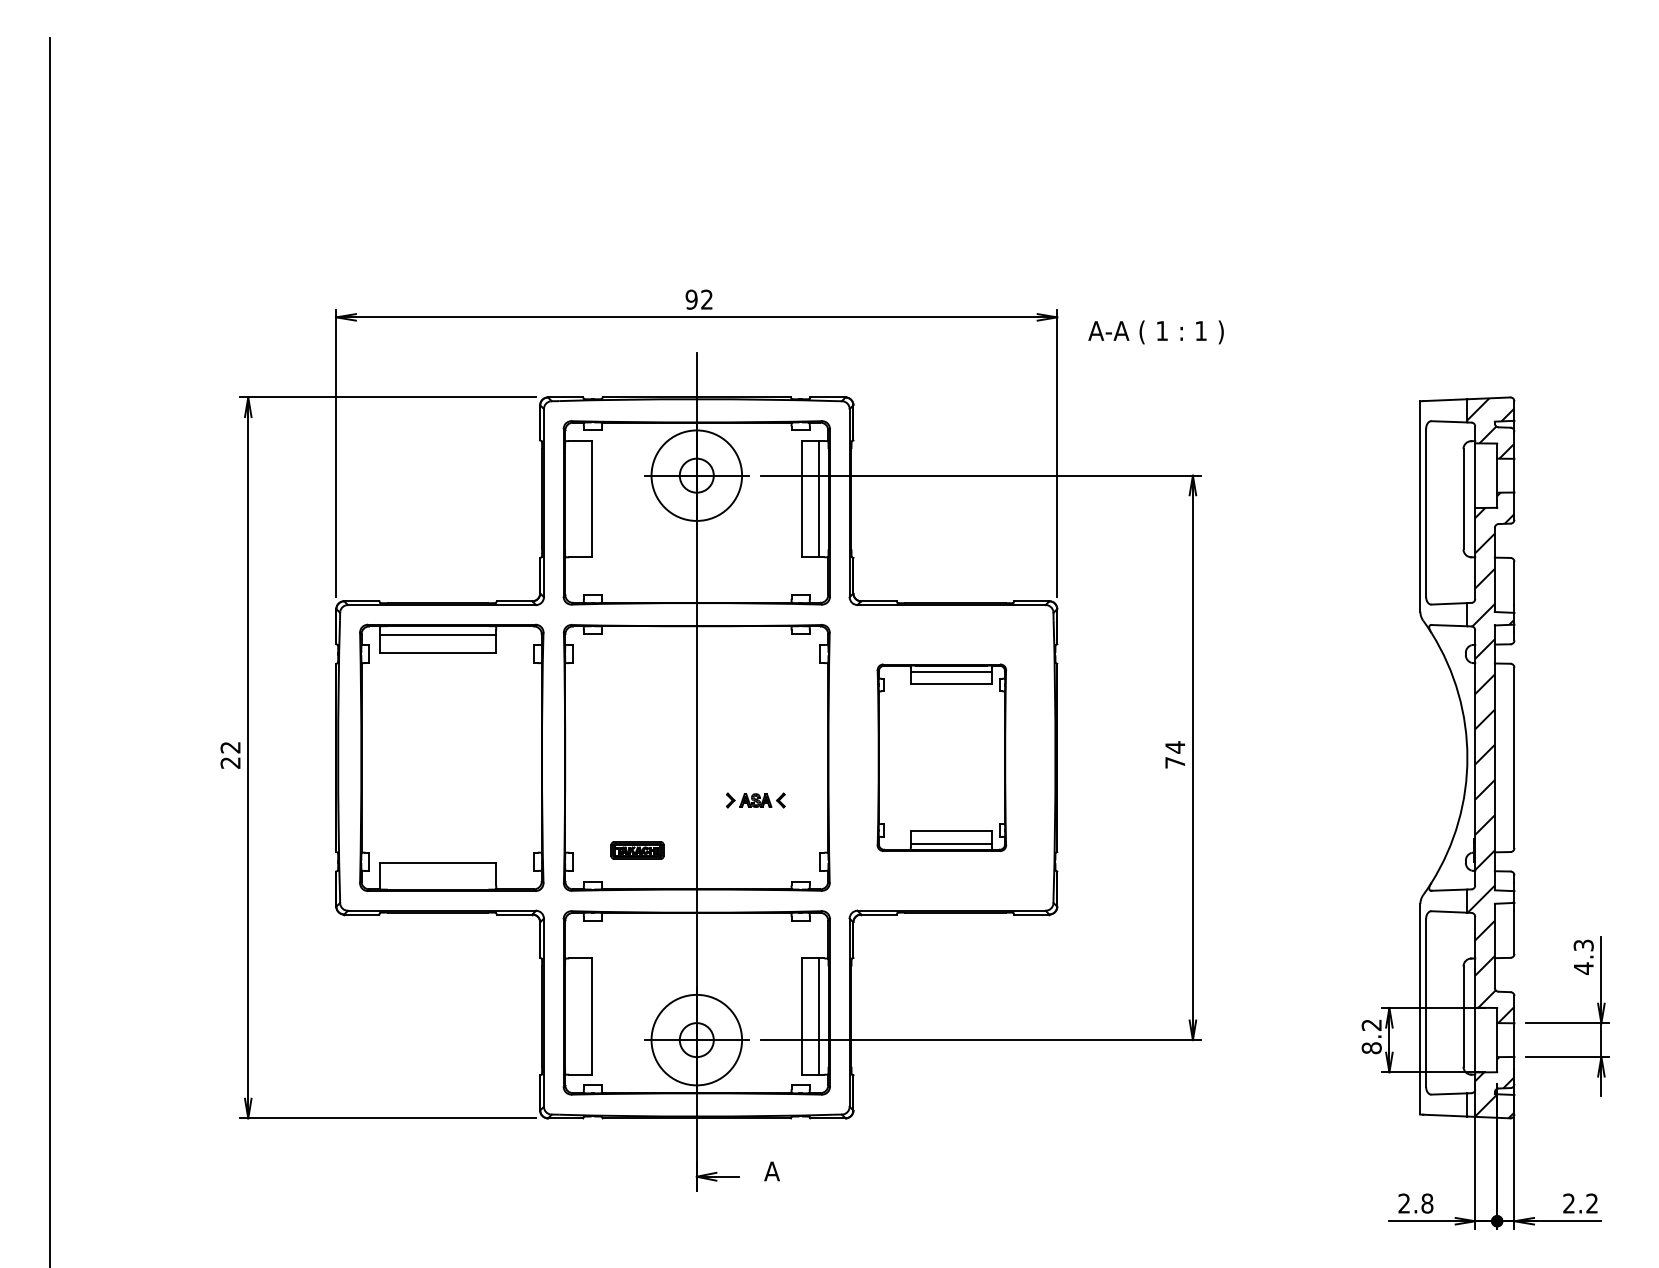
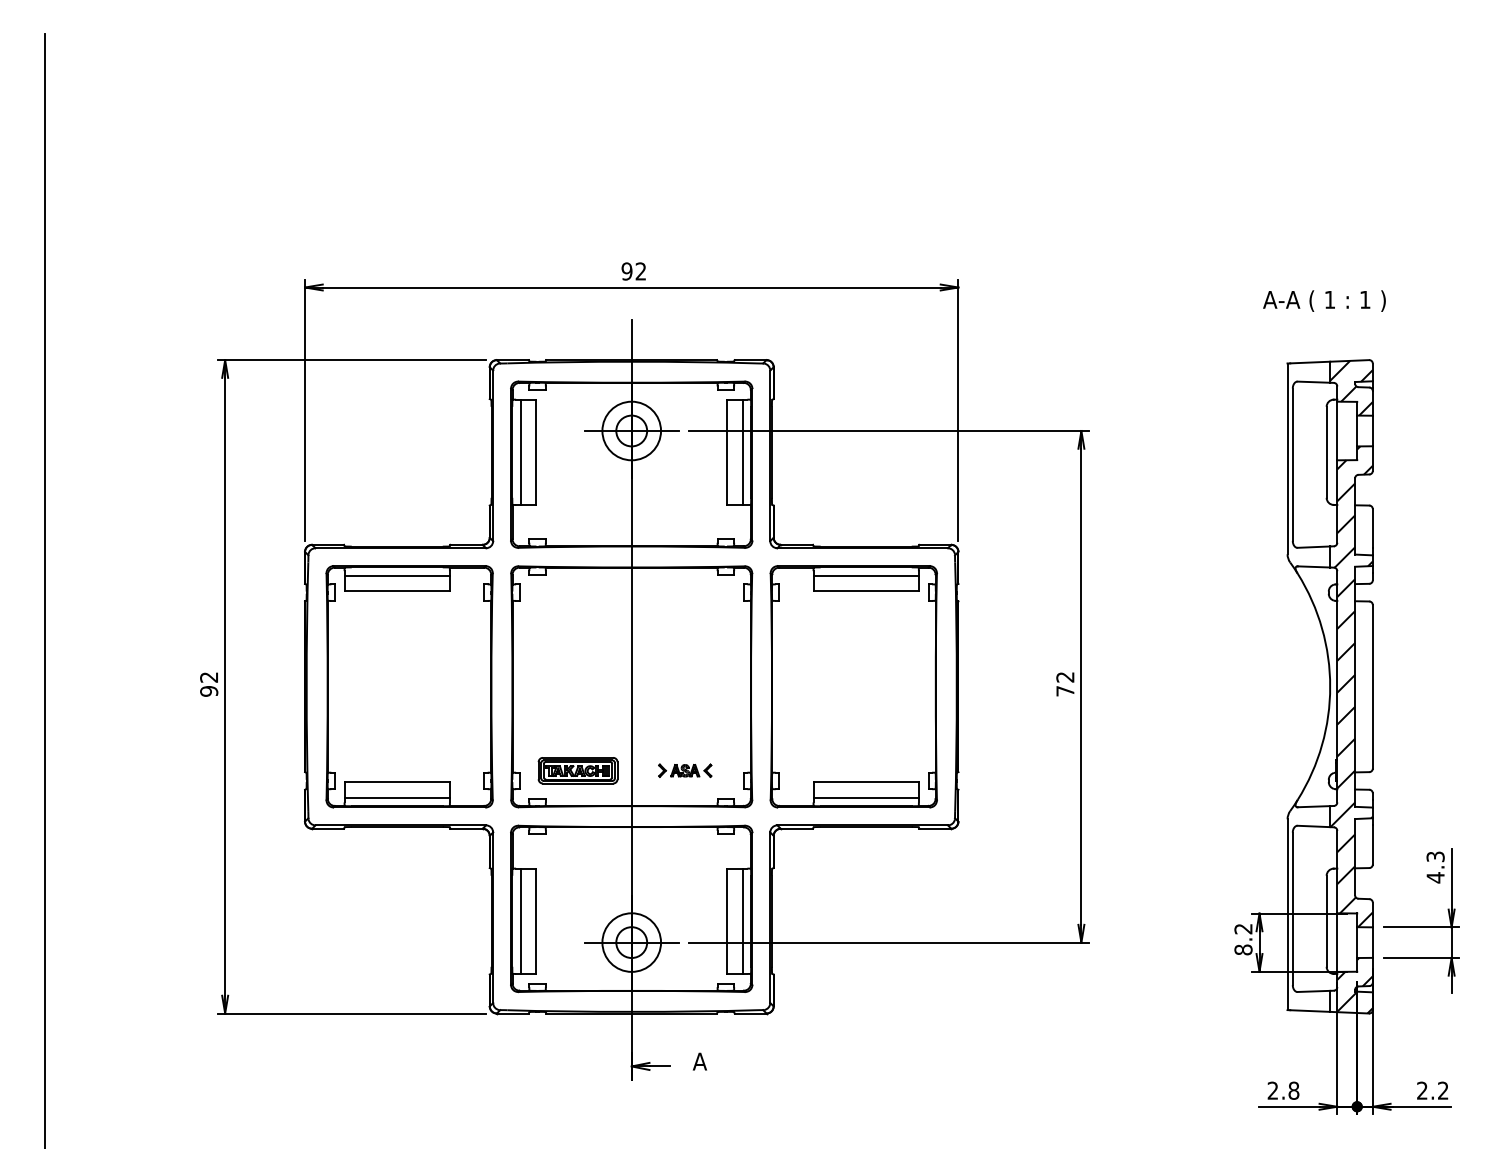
text: (1155, 332) -> (1323, 301), moved
circle: (696, 475) -> (631, 430), size x0.71
line: (574, 499) -> (520, 452), added
text: (1174, 747) -> (1064, 677), 74 -> 72
part: (941, 757) -> (853, 686), size x1.43
text: (230, 763) -> (209, 691), 22 -> 92
part: (755, 800) -> (684, 770), moved
part: (637, 850) -> (577, 770), size x1.67
line: (438, 880) -> (397, 797), added
line: (574, 1016) -> (520, 921), added
circle: (696, 1039) -> (631, 942), size x0.71

